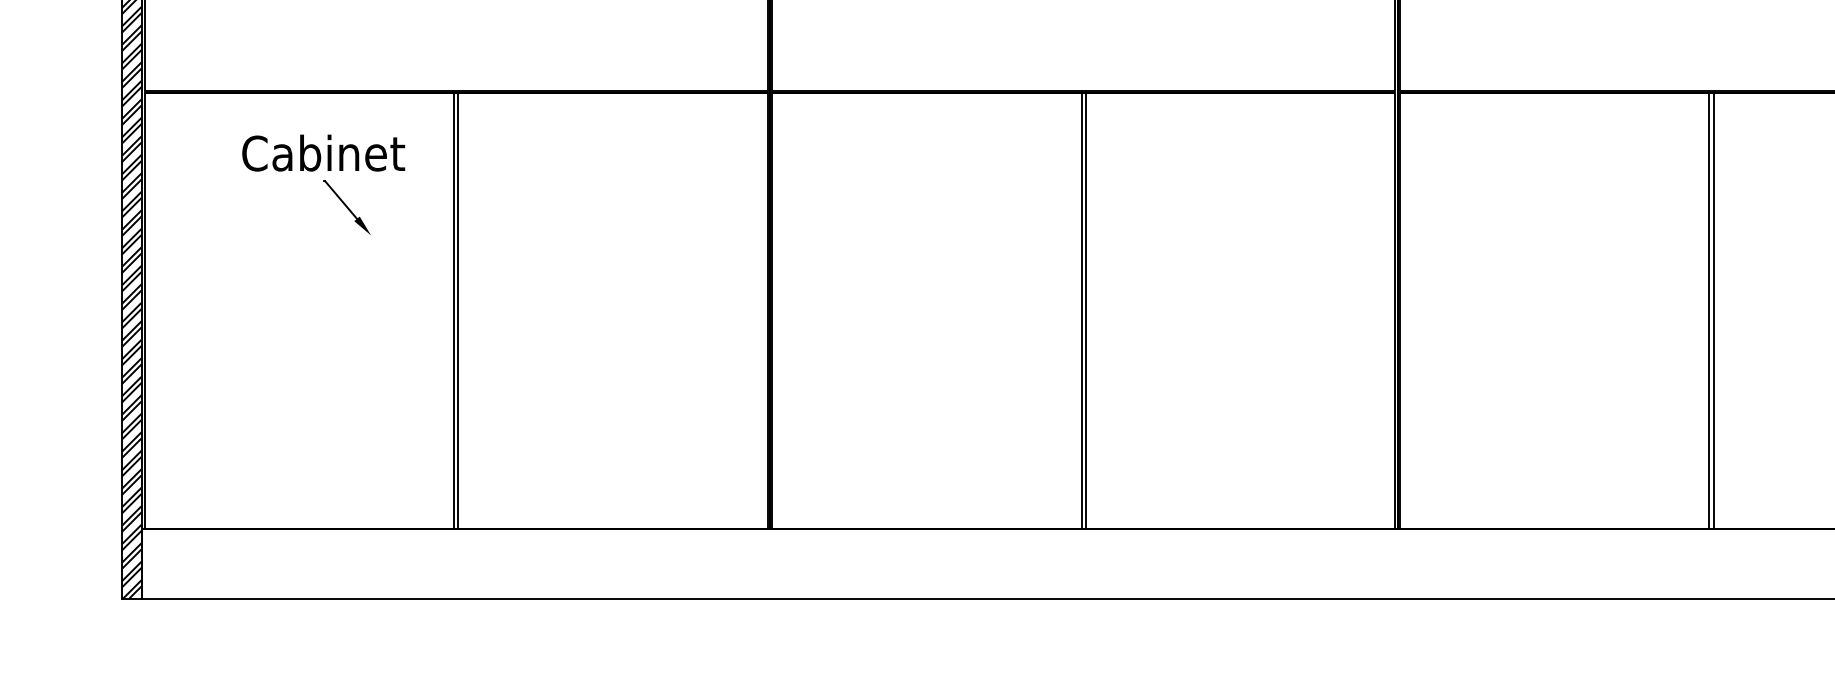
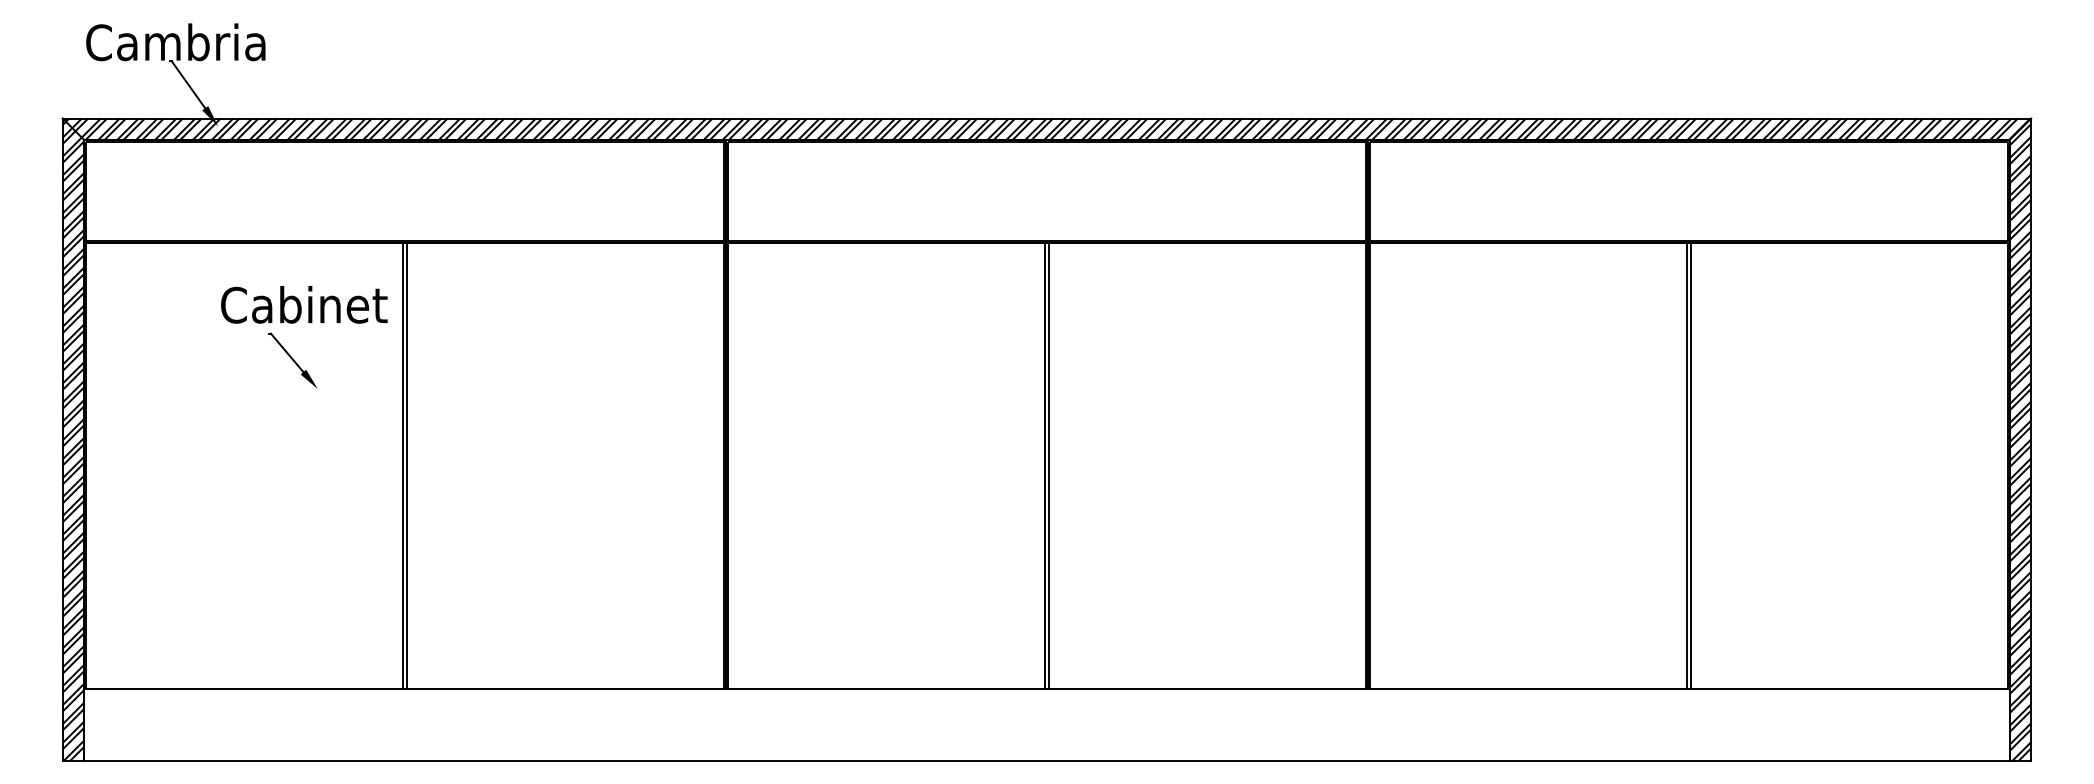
text: (323, 152) -> (304, 304), moved

